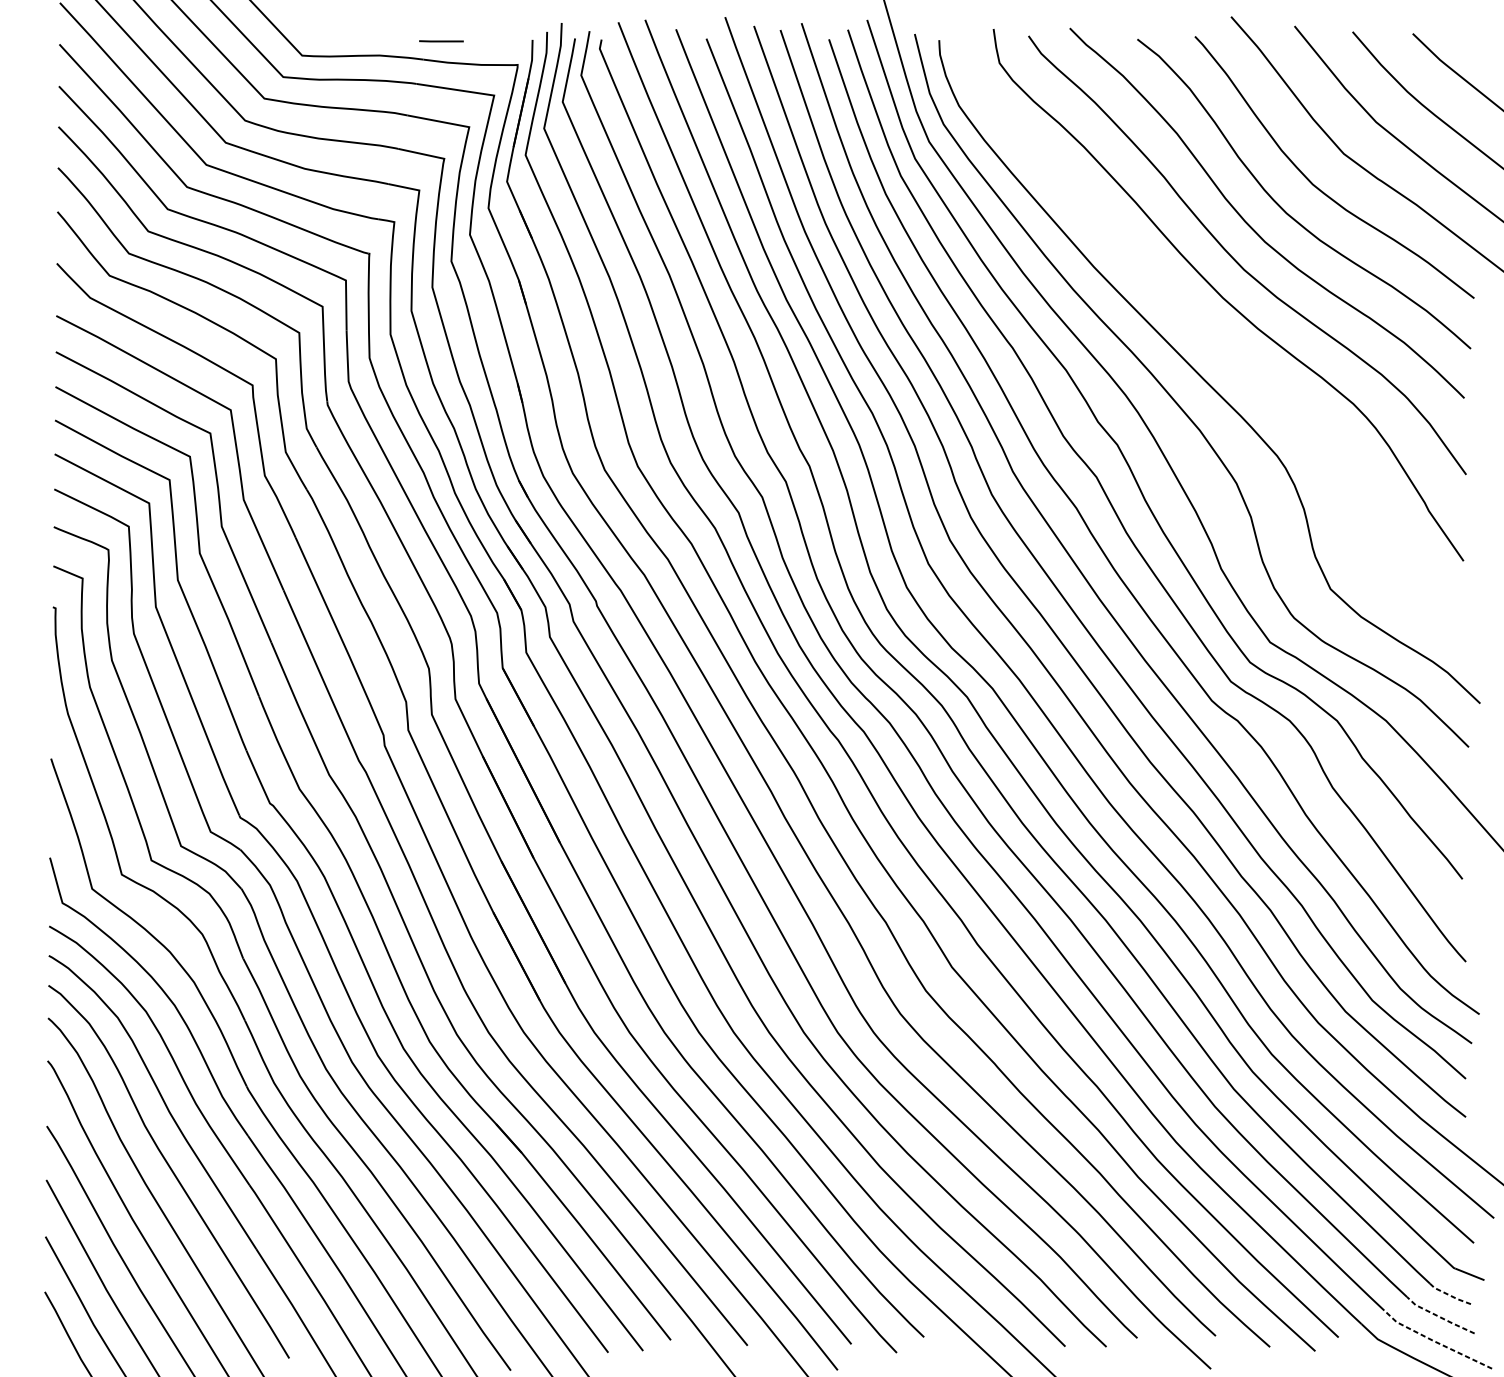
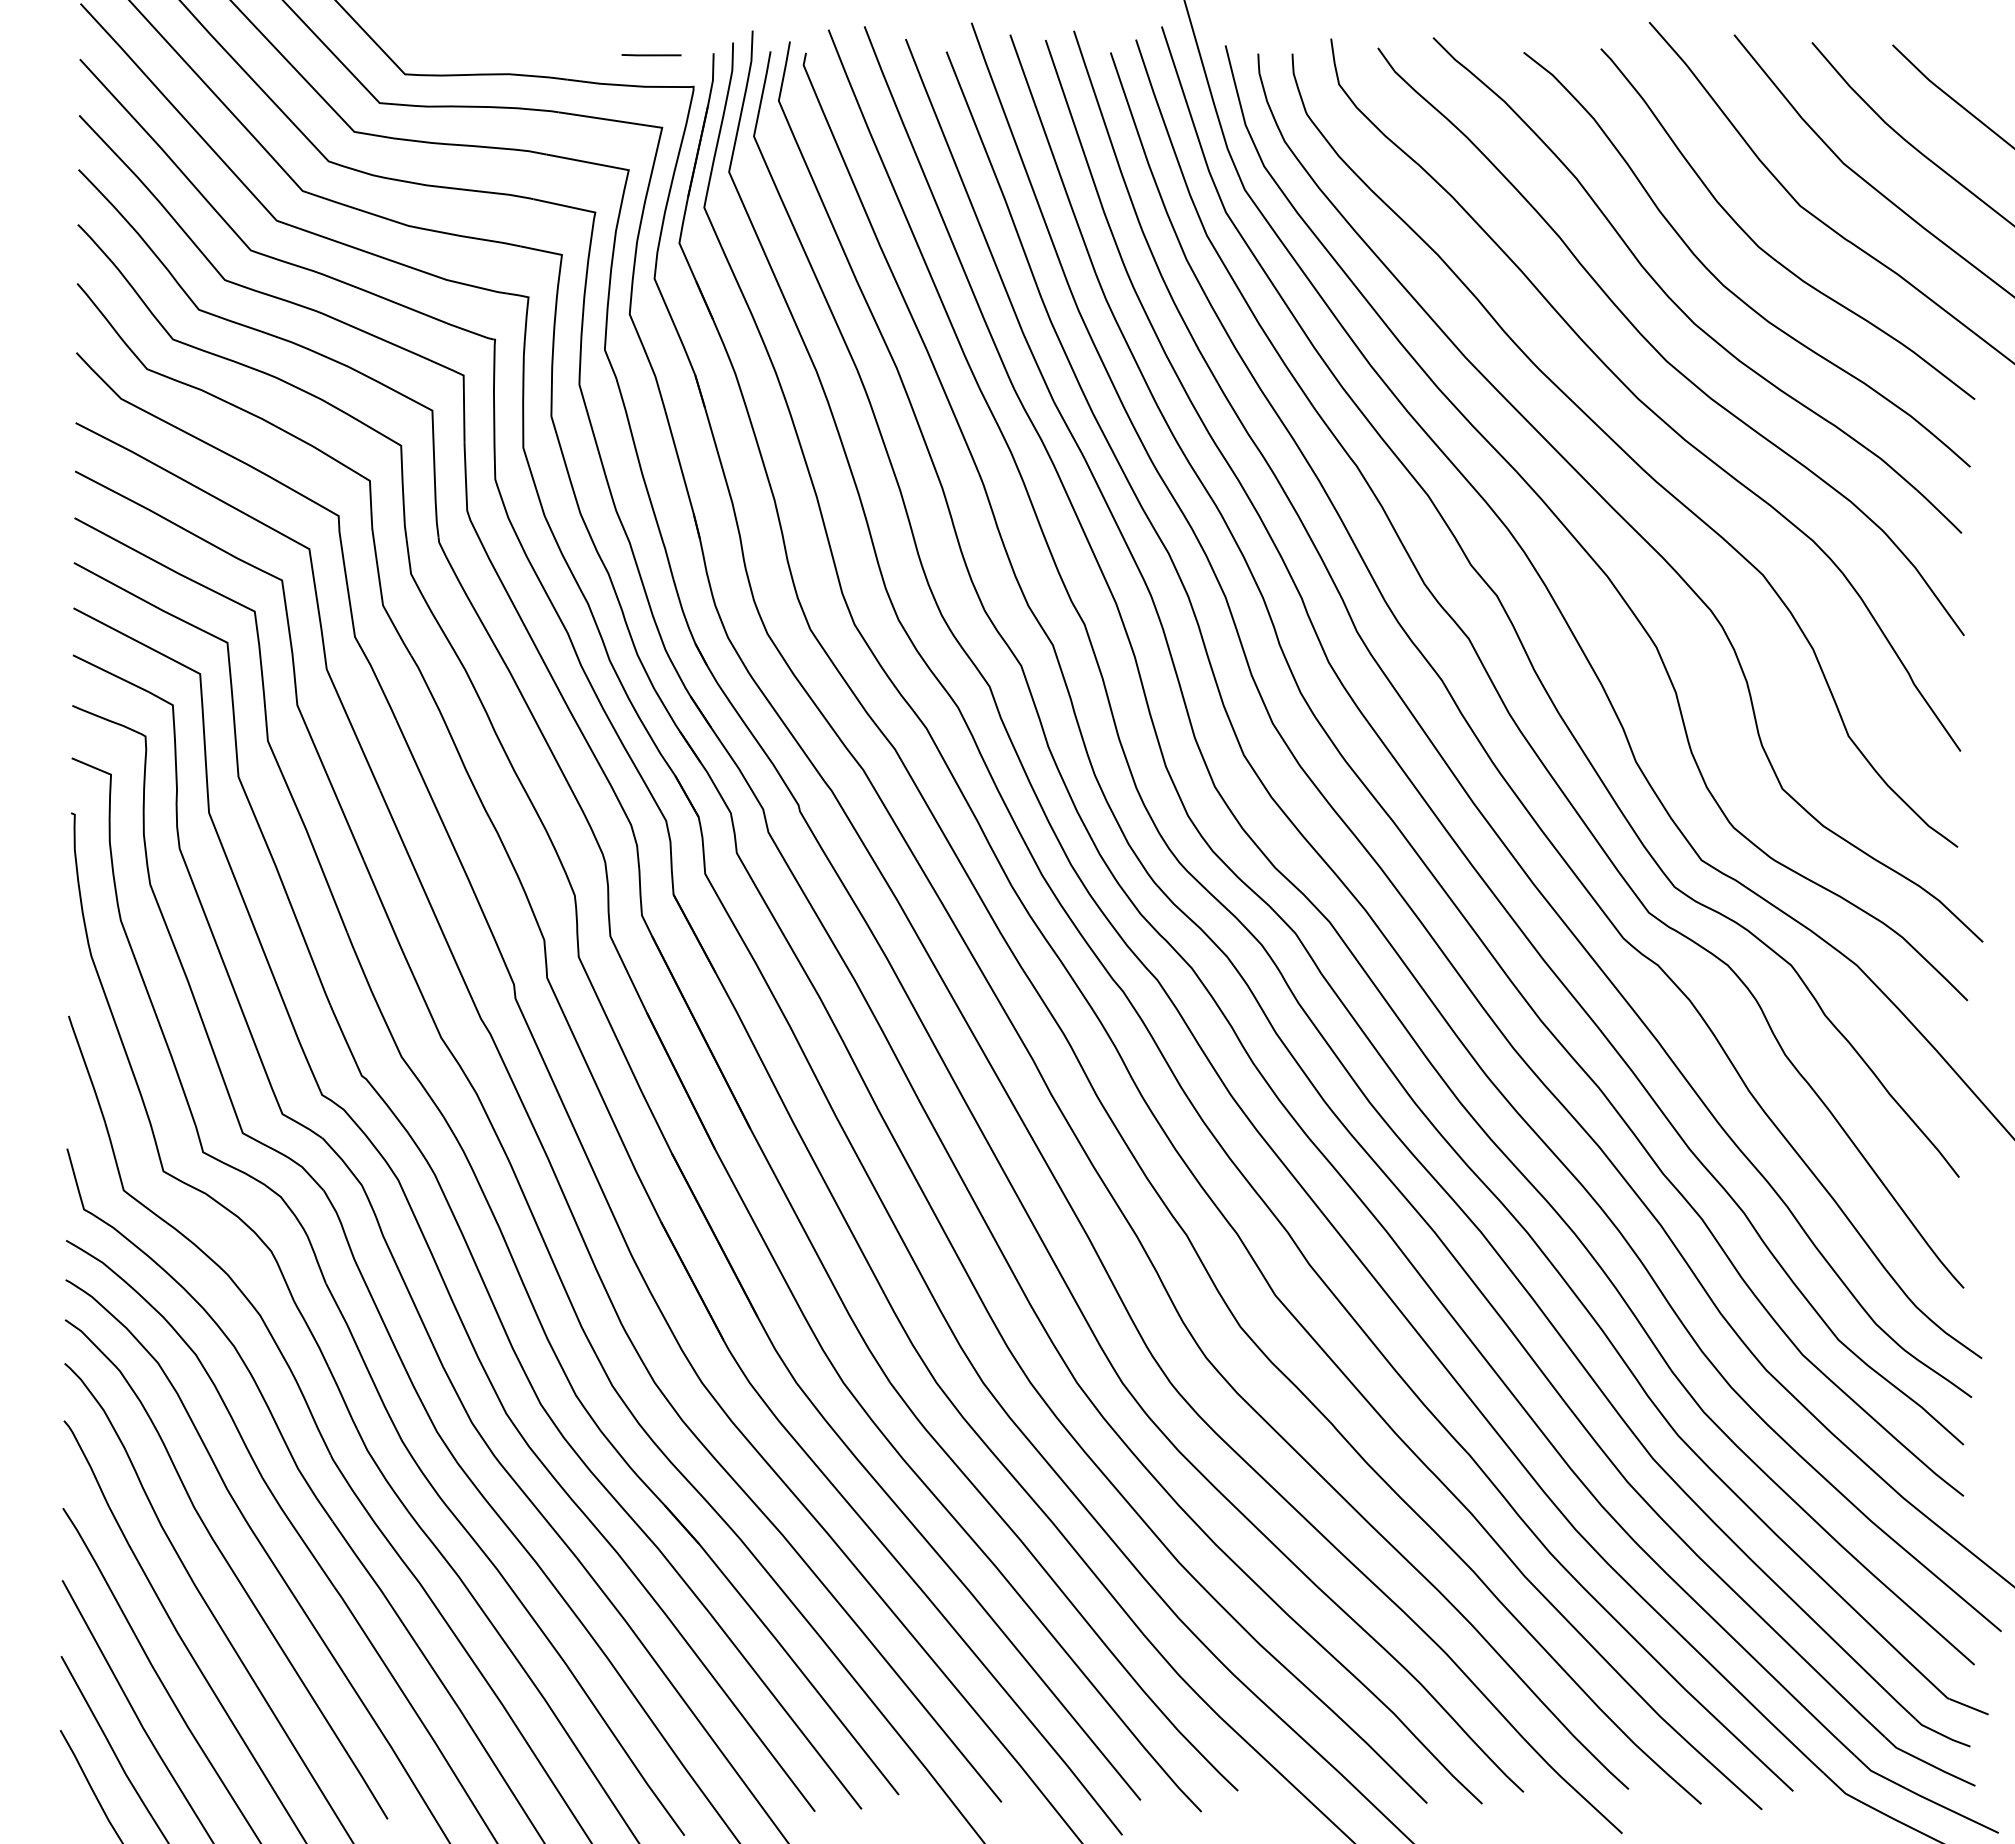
line: (441, 41) -> (651, 55), moved
curve: (1212, 336) -> (1624, 450), added
line: (1450, 1295) -> (1942, 1734), dashed -> solid
line: (1439, 1316) -> (1928, 1763), dashed -> solid
line: (1435, 1342) -> (1922, 1797), dashed -> solid

